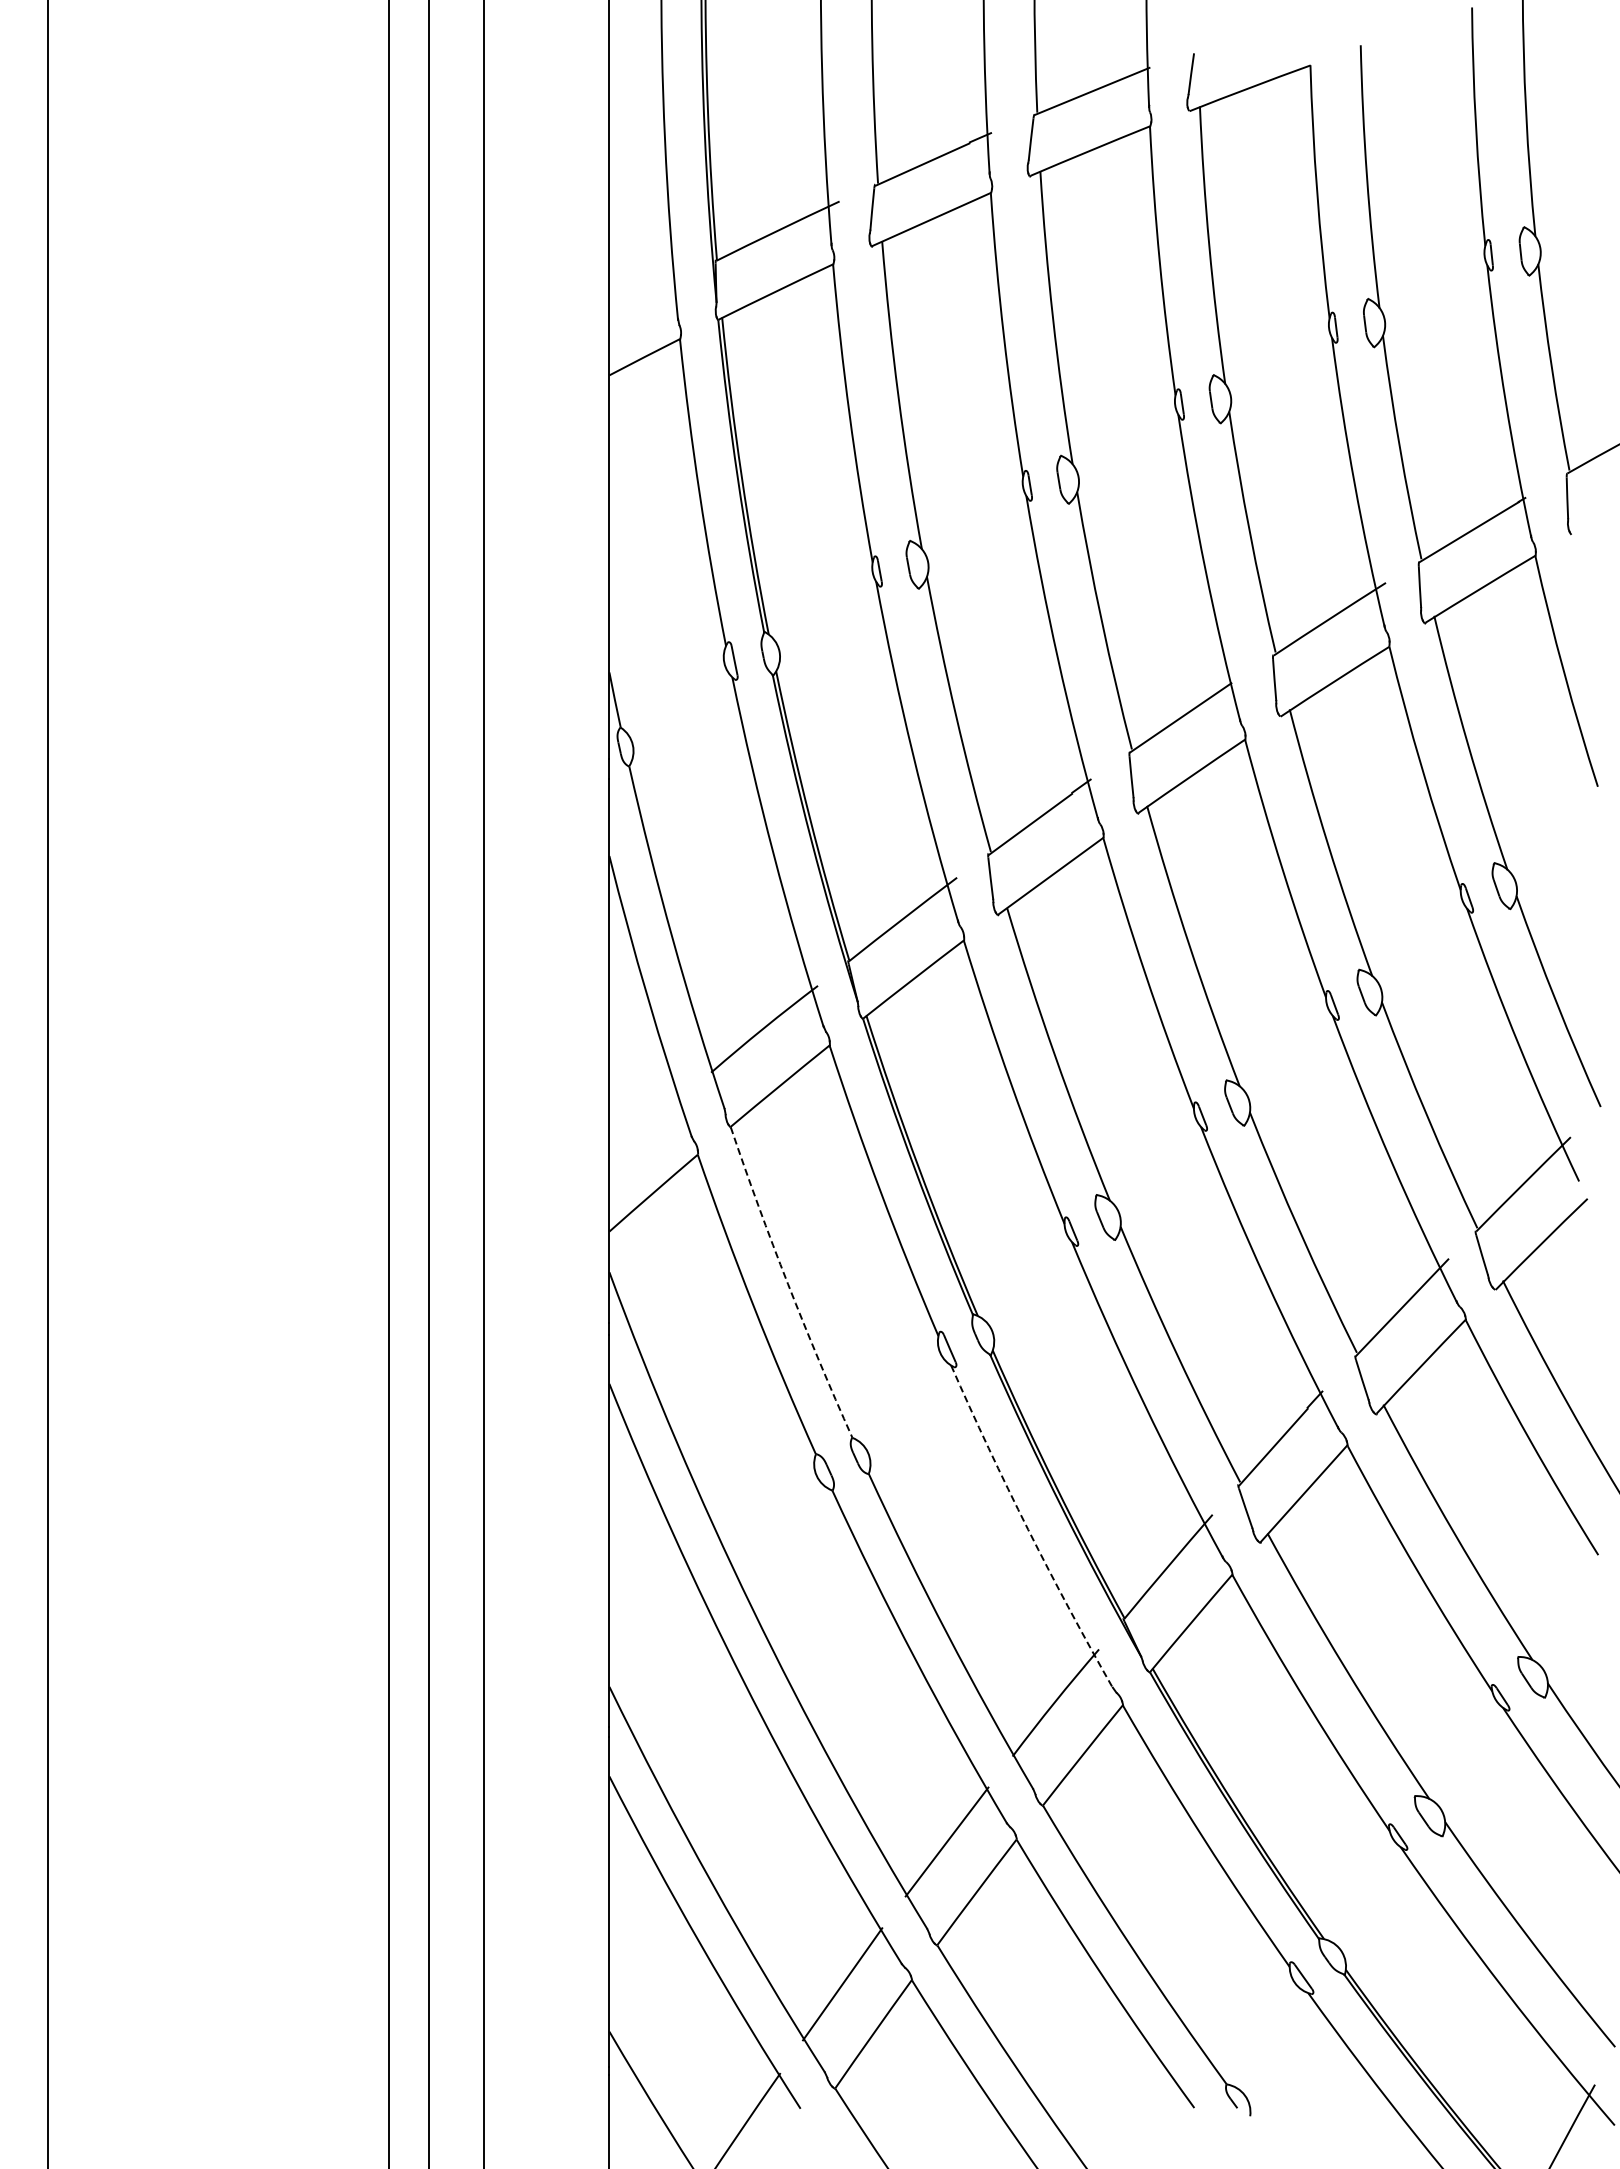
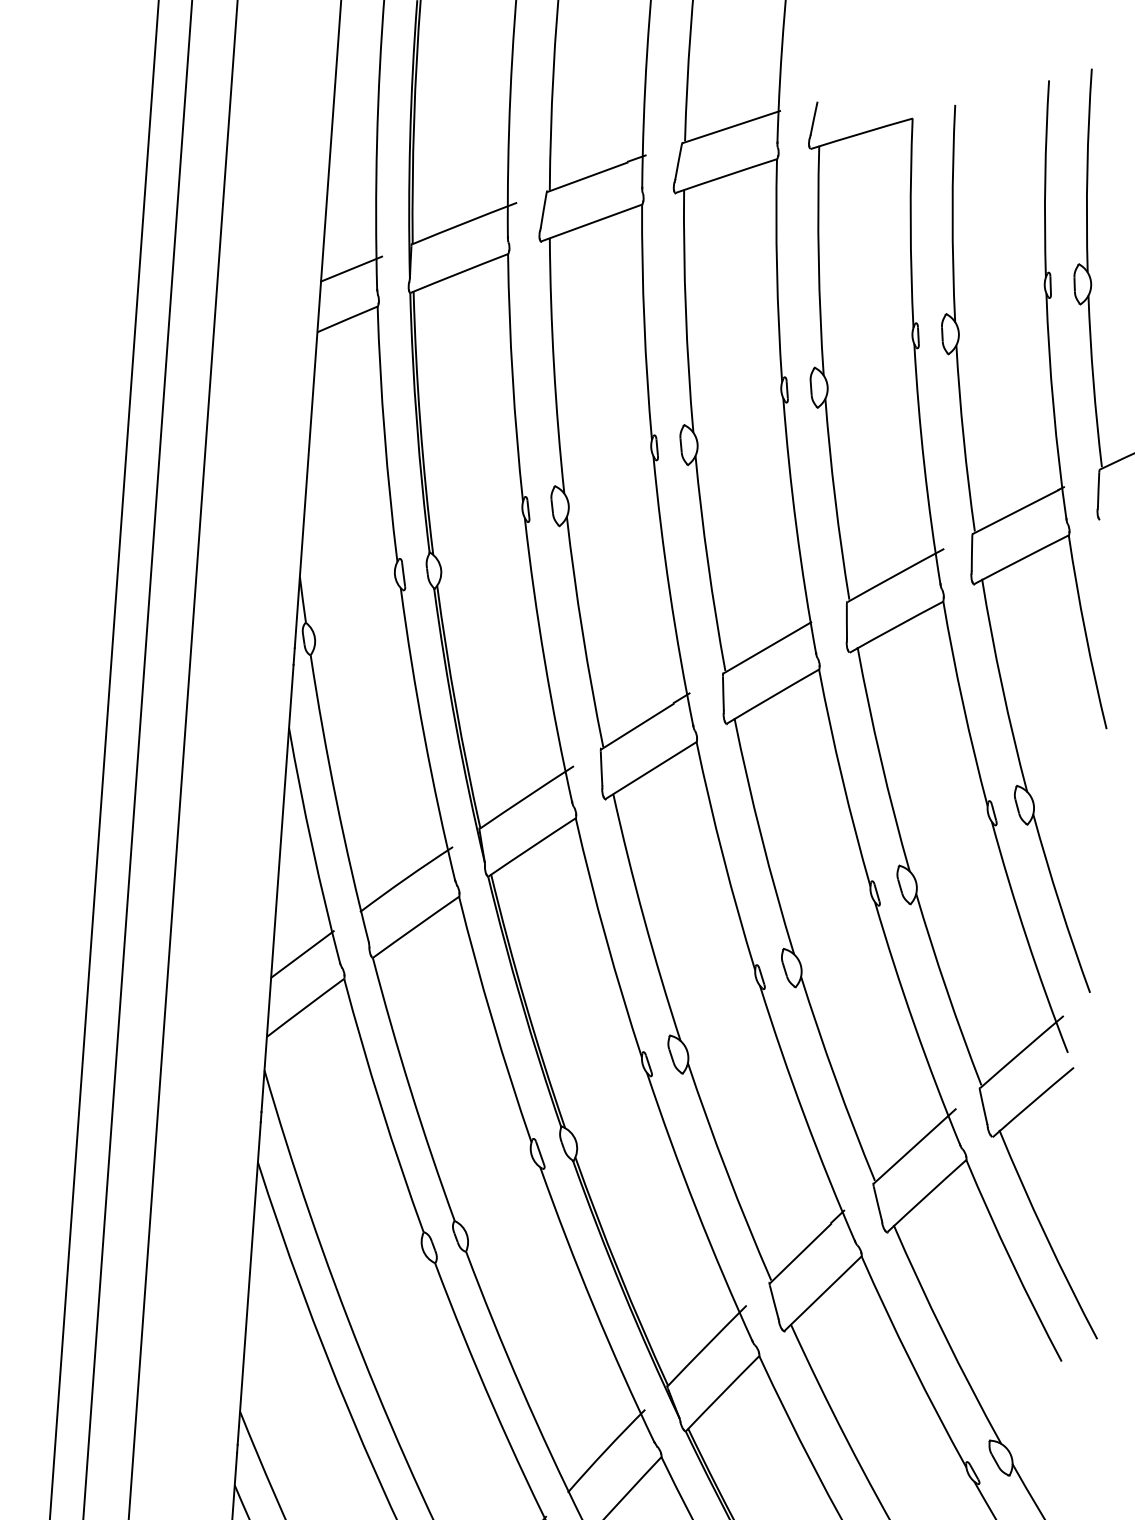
line: (645, 295) -> (351, 268), added
line: (645, 1128) -> (302, 954), added
arc: (788, 1284) -> (411, 1091), dashed -> solid
arc: (1028, 1529) -> (594, 1306), dashed -> solid

